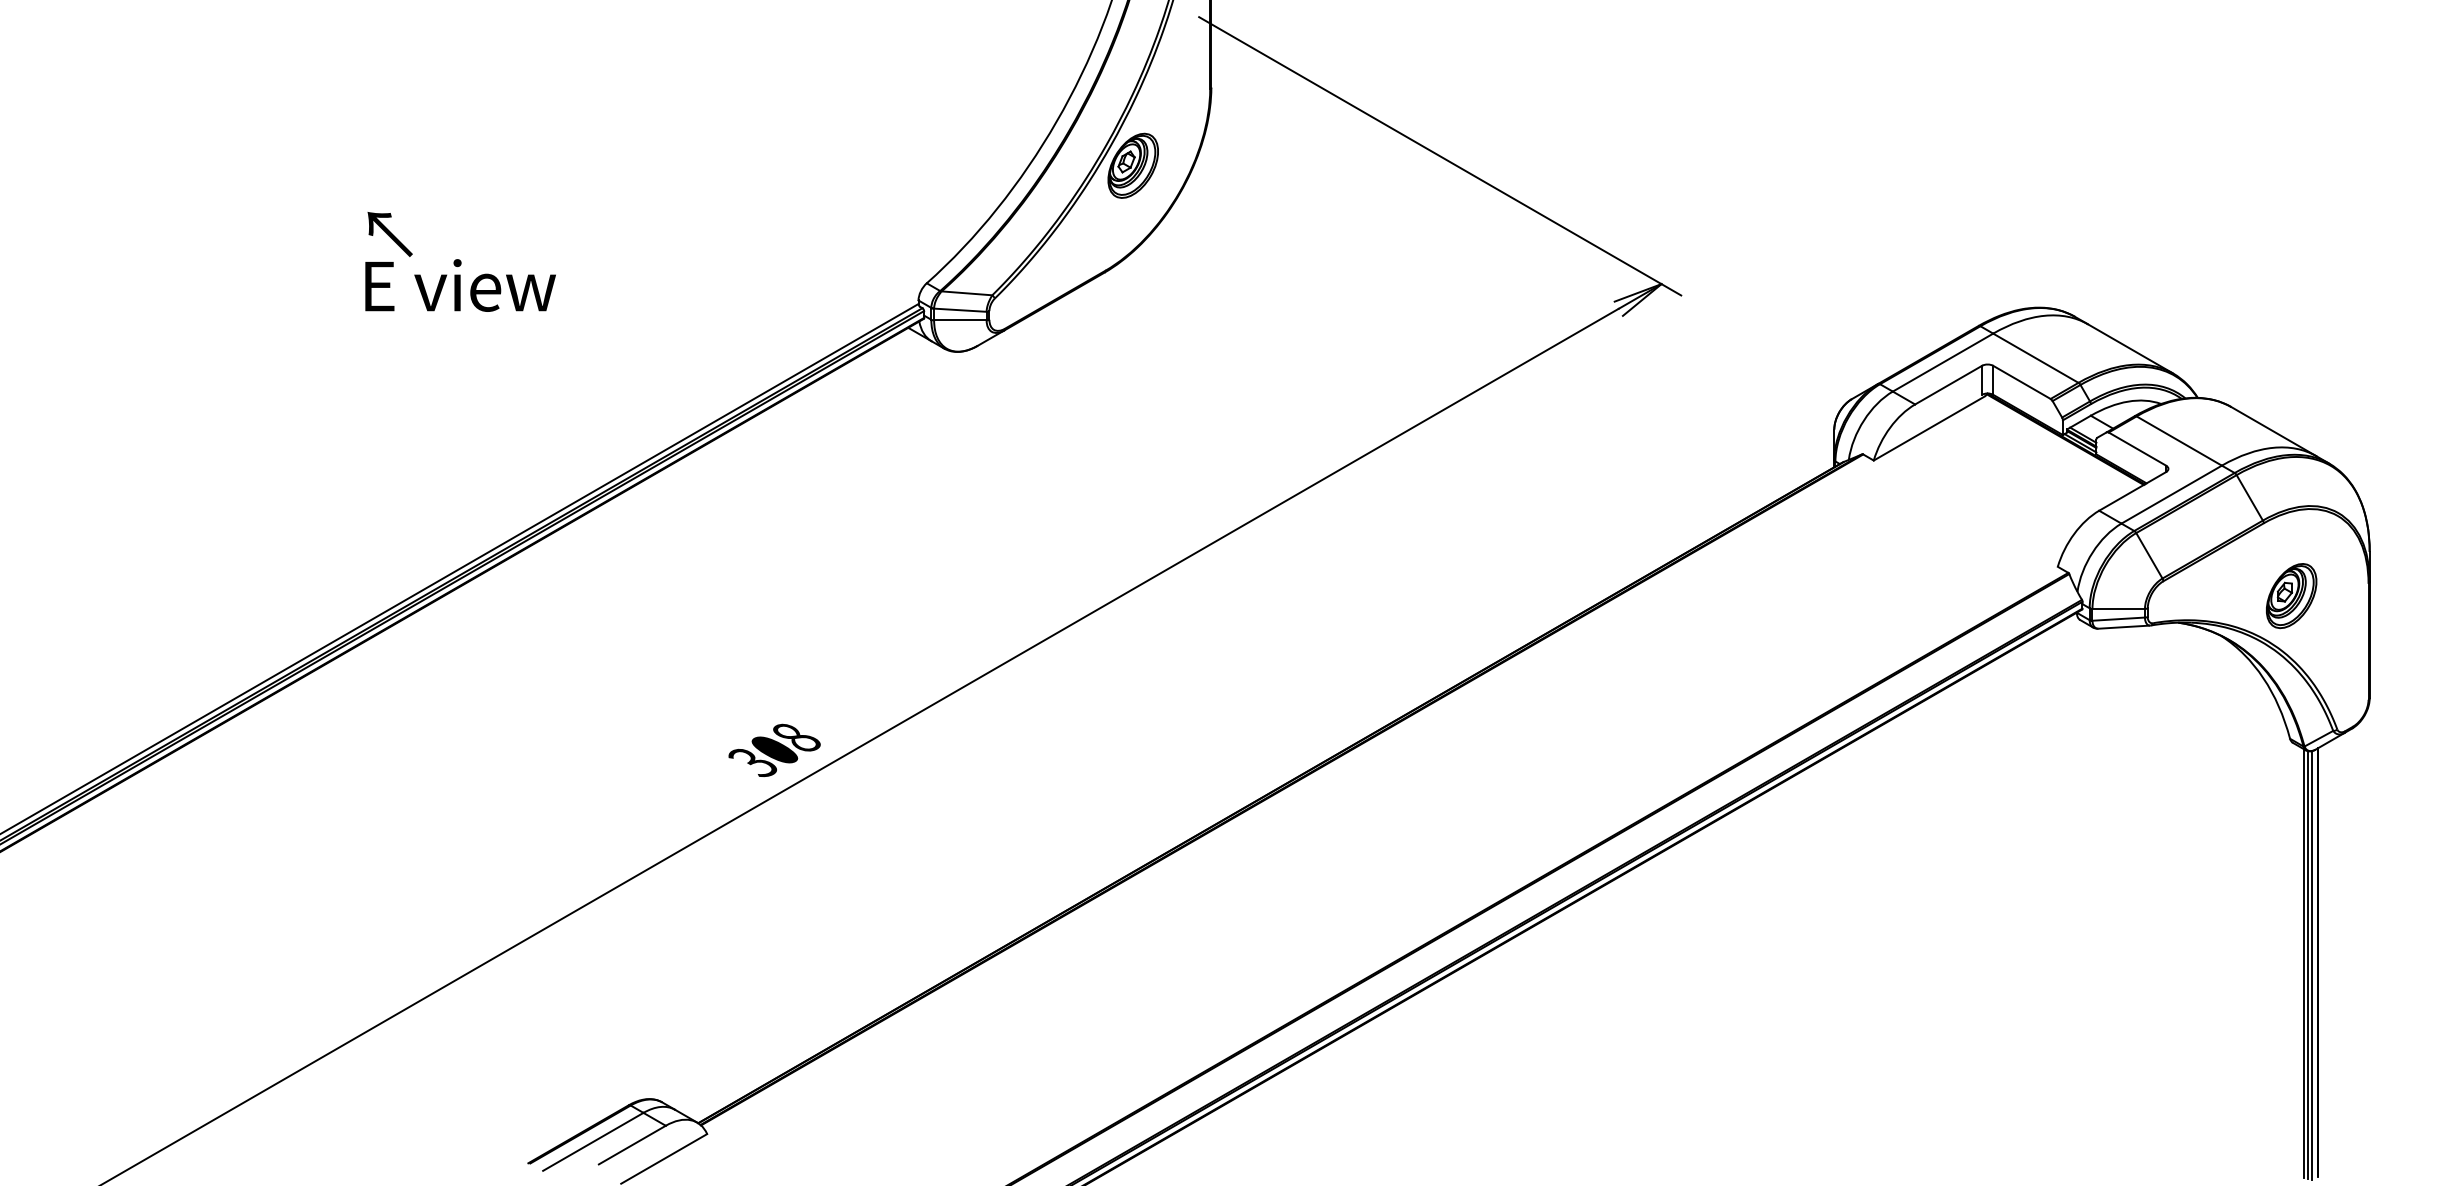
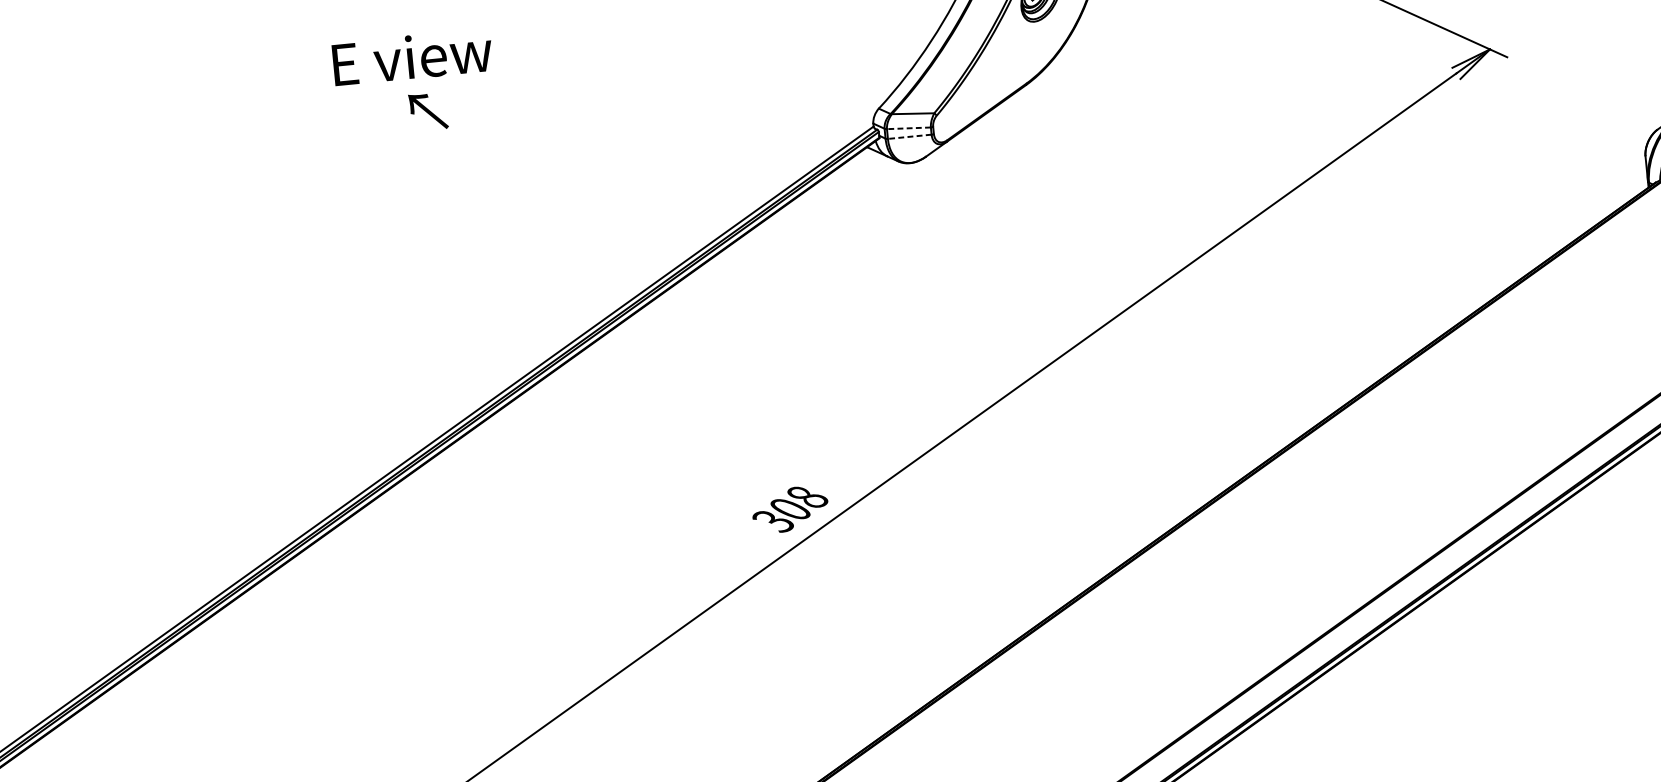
text: (460, 285) -> (412, 57), moved
line: (959, 310) -> (908, 128), solid -> dashed
line: (959, 320) -> (909, 136), solid -> dashed

